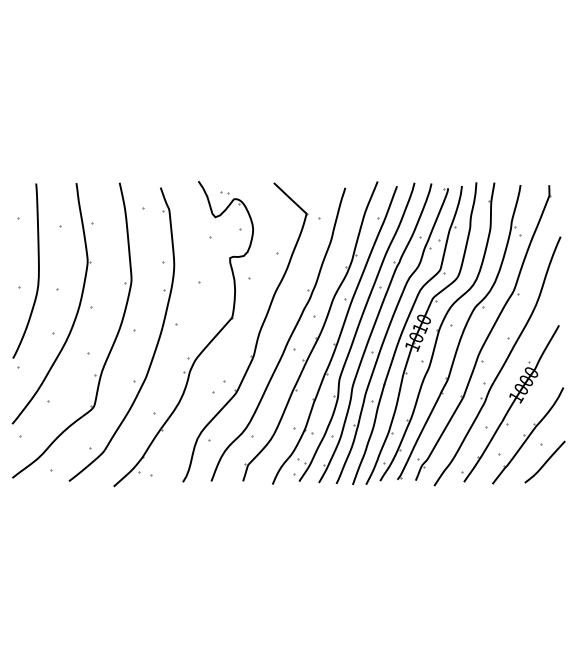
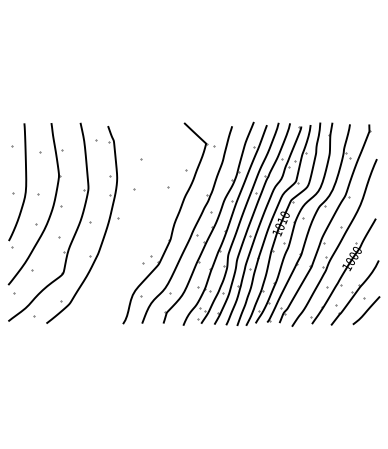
part: (201, 350) -> (135, 235), removed

